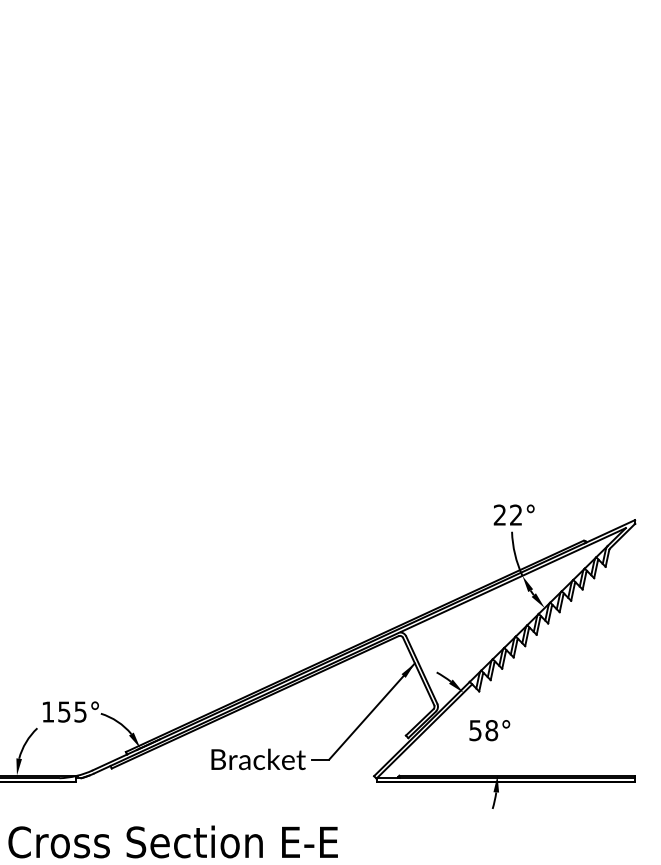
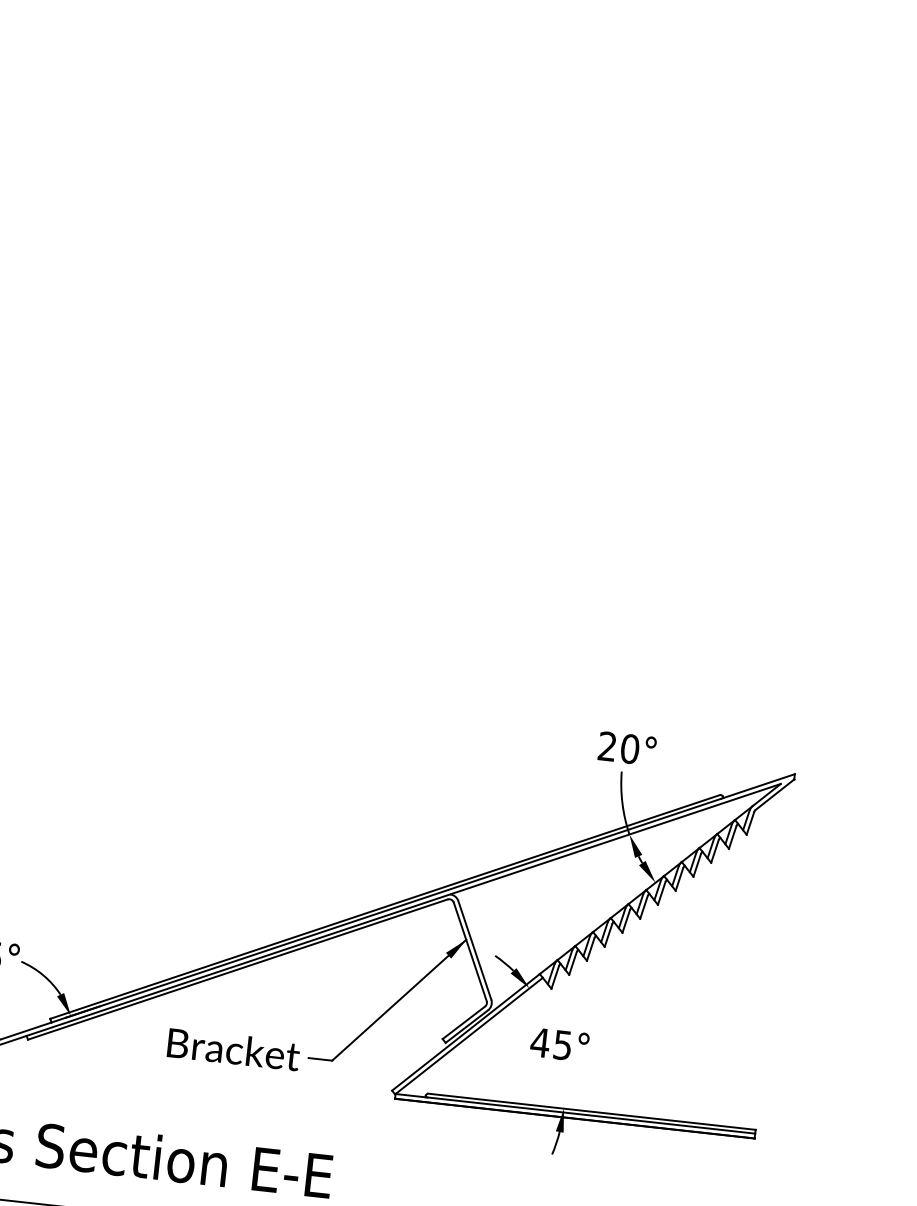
text: (515, 514) -> (629, 748), 22° -> 20°
text: (483, 730) -> (551, 1043), 58° -> 45°

